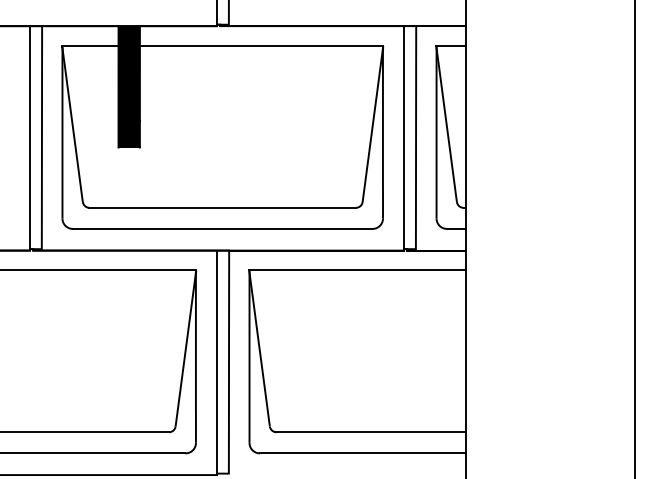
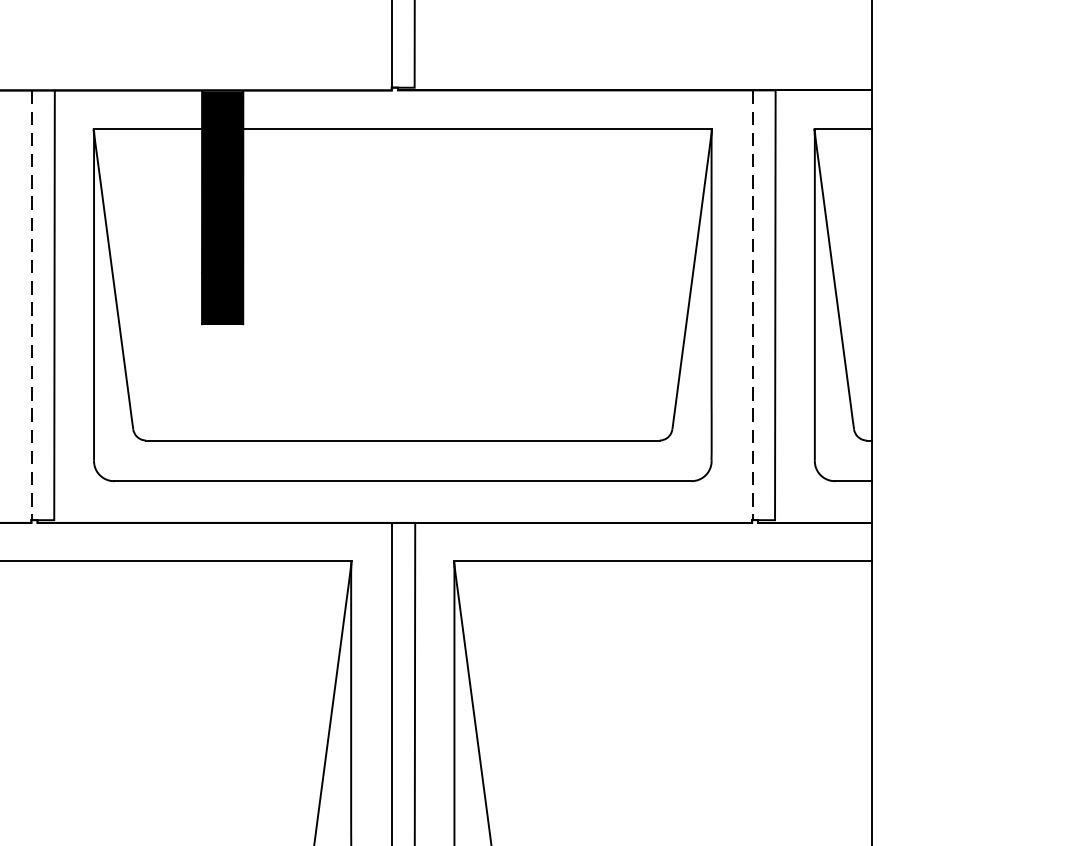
line: (30, 137) -> (32, 305), solid -> dashed
line: (404, 137) -> (753, 305), solid -> dashed

